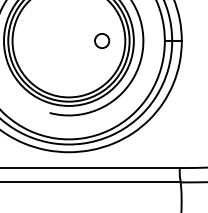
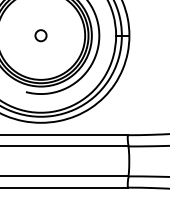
circle: (101, 40) -> (40, 35), moved

